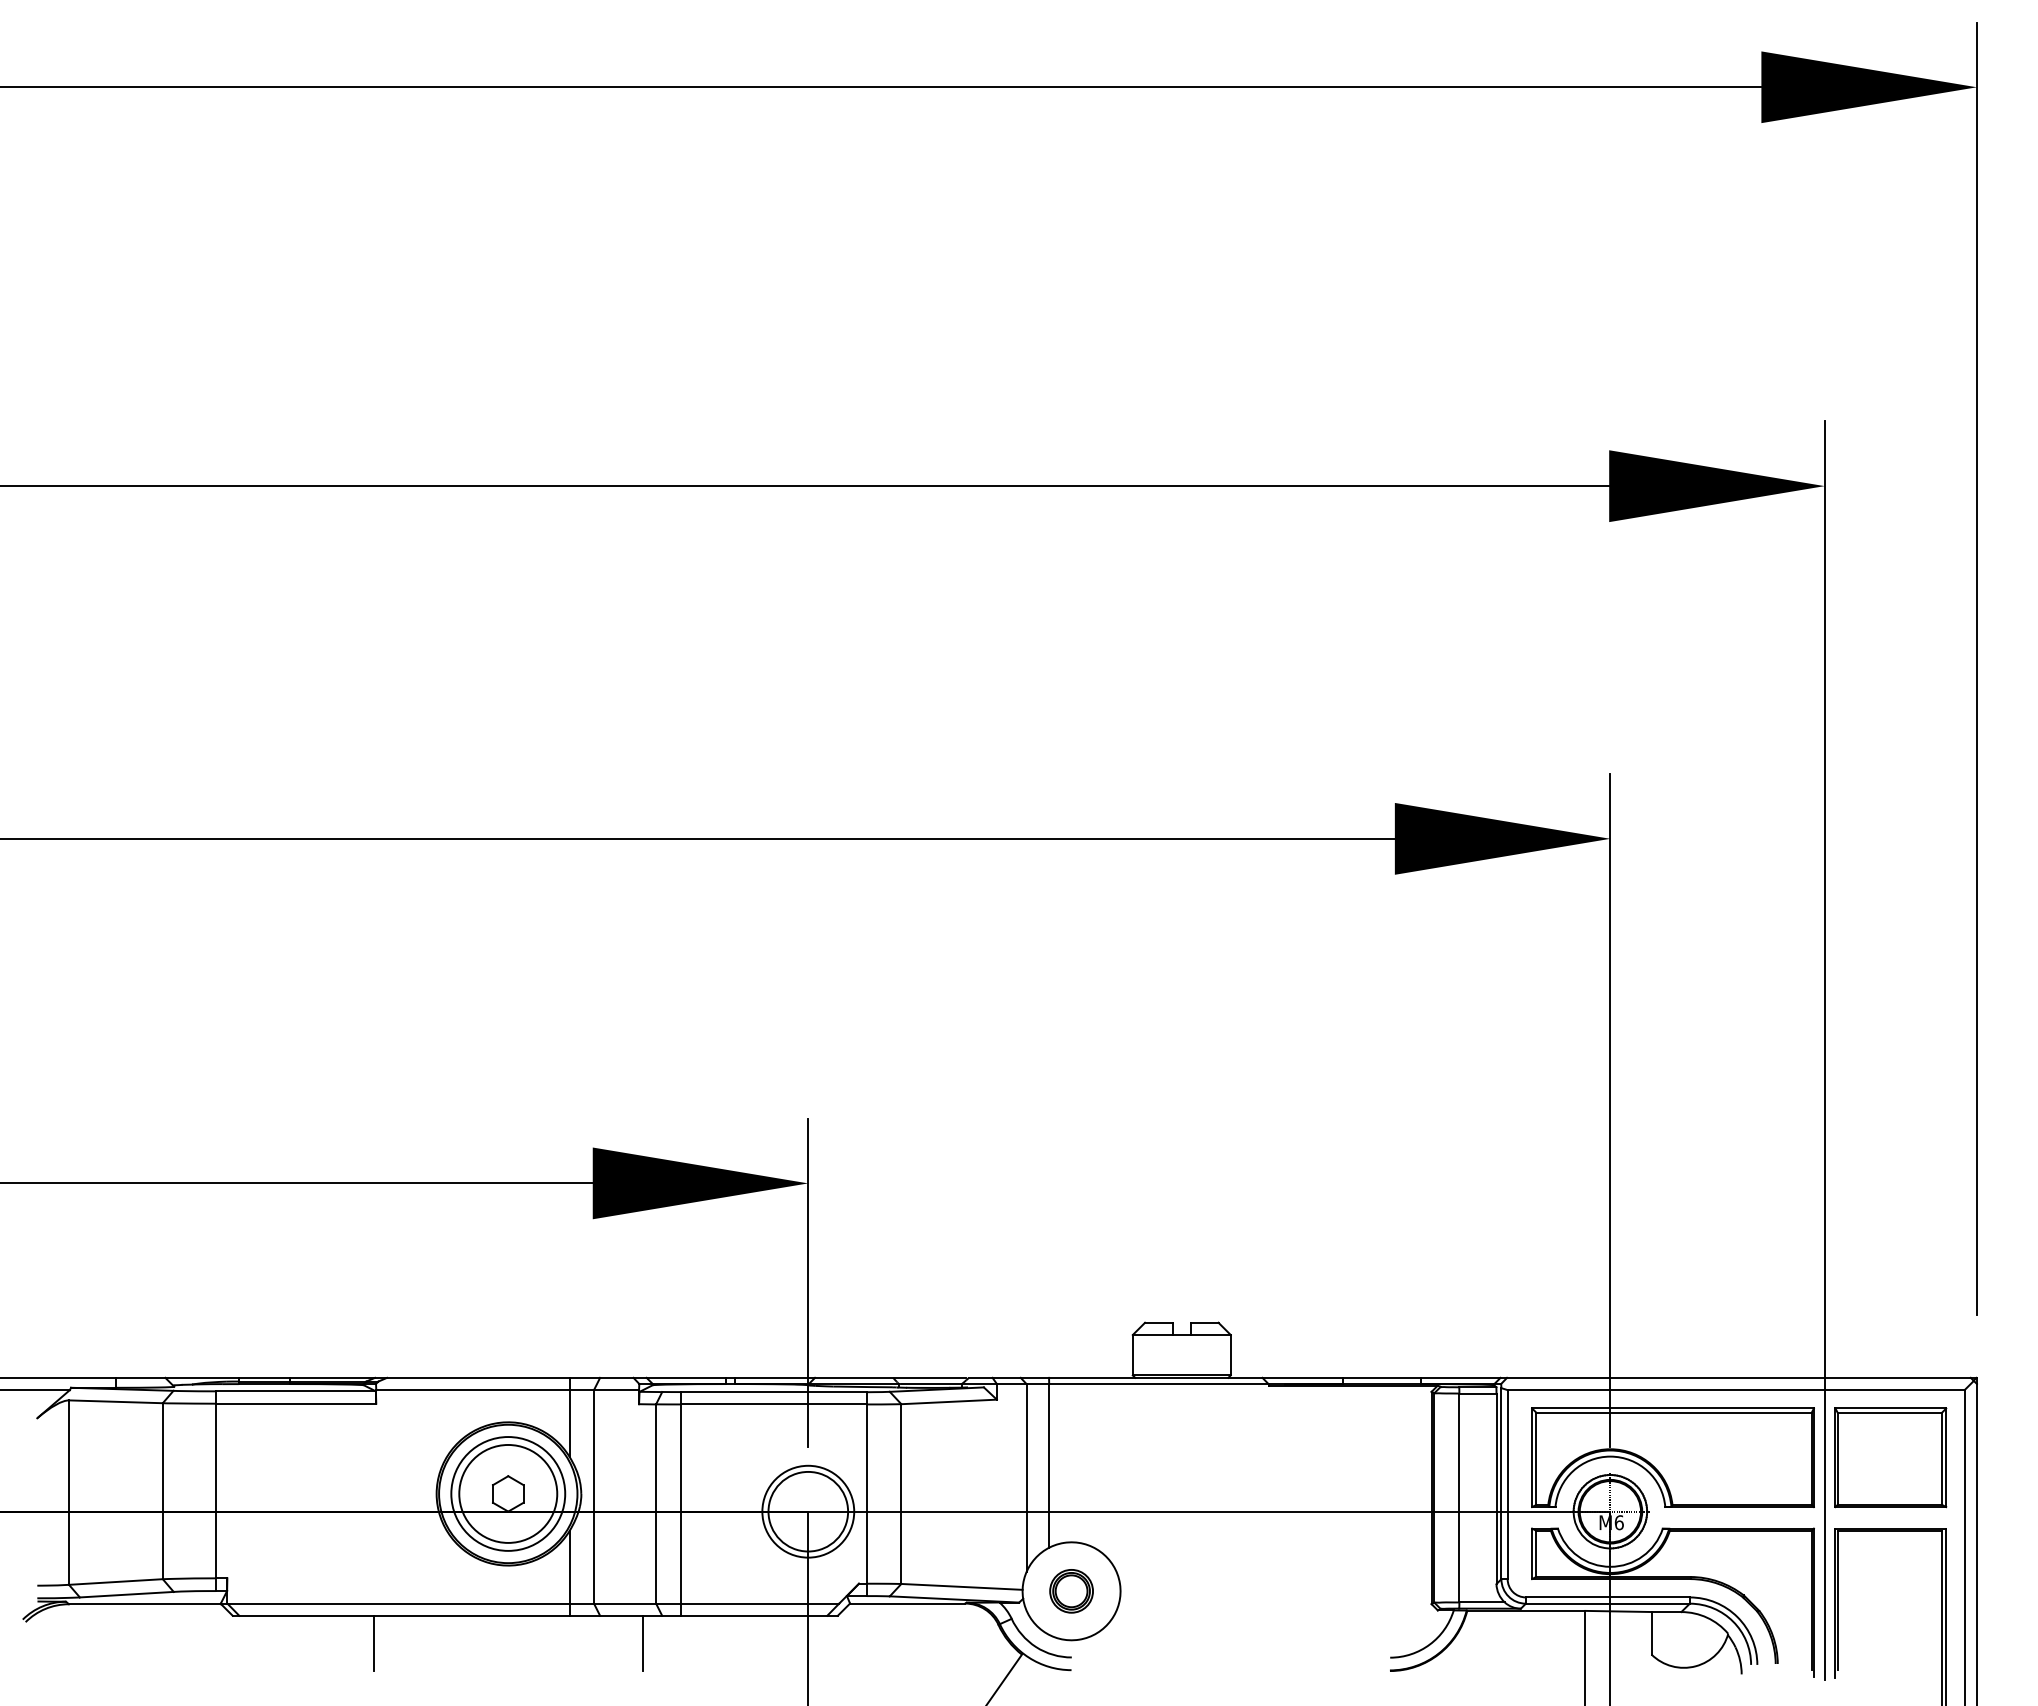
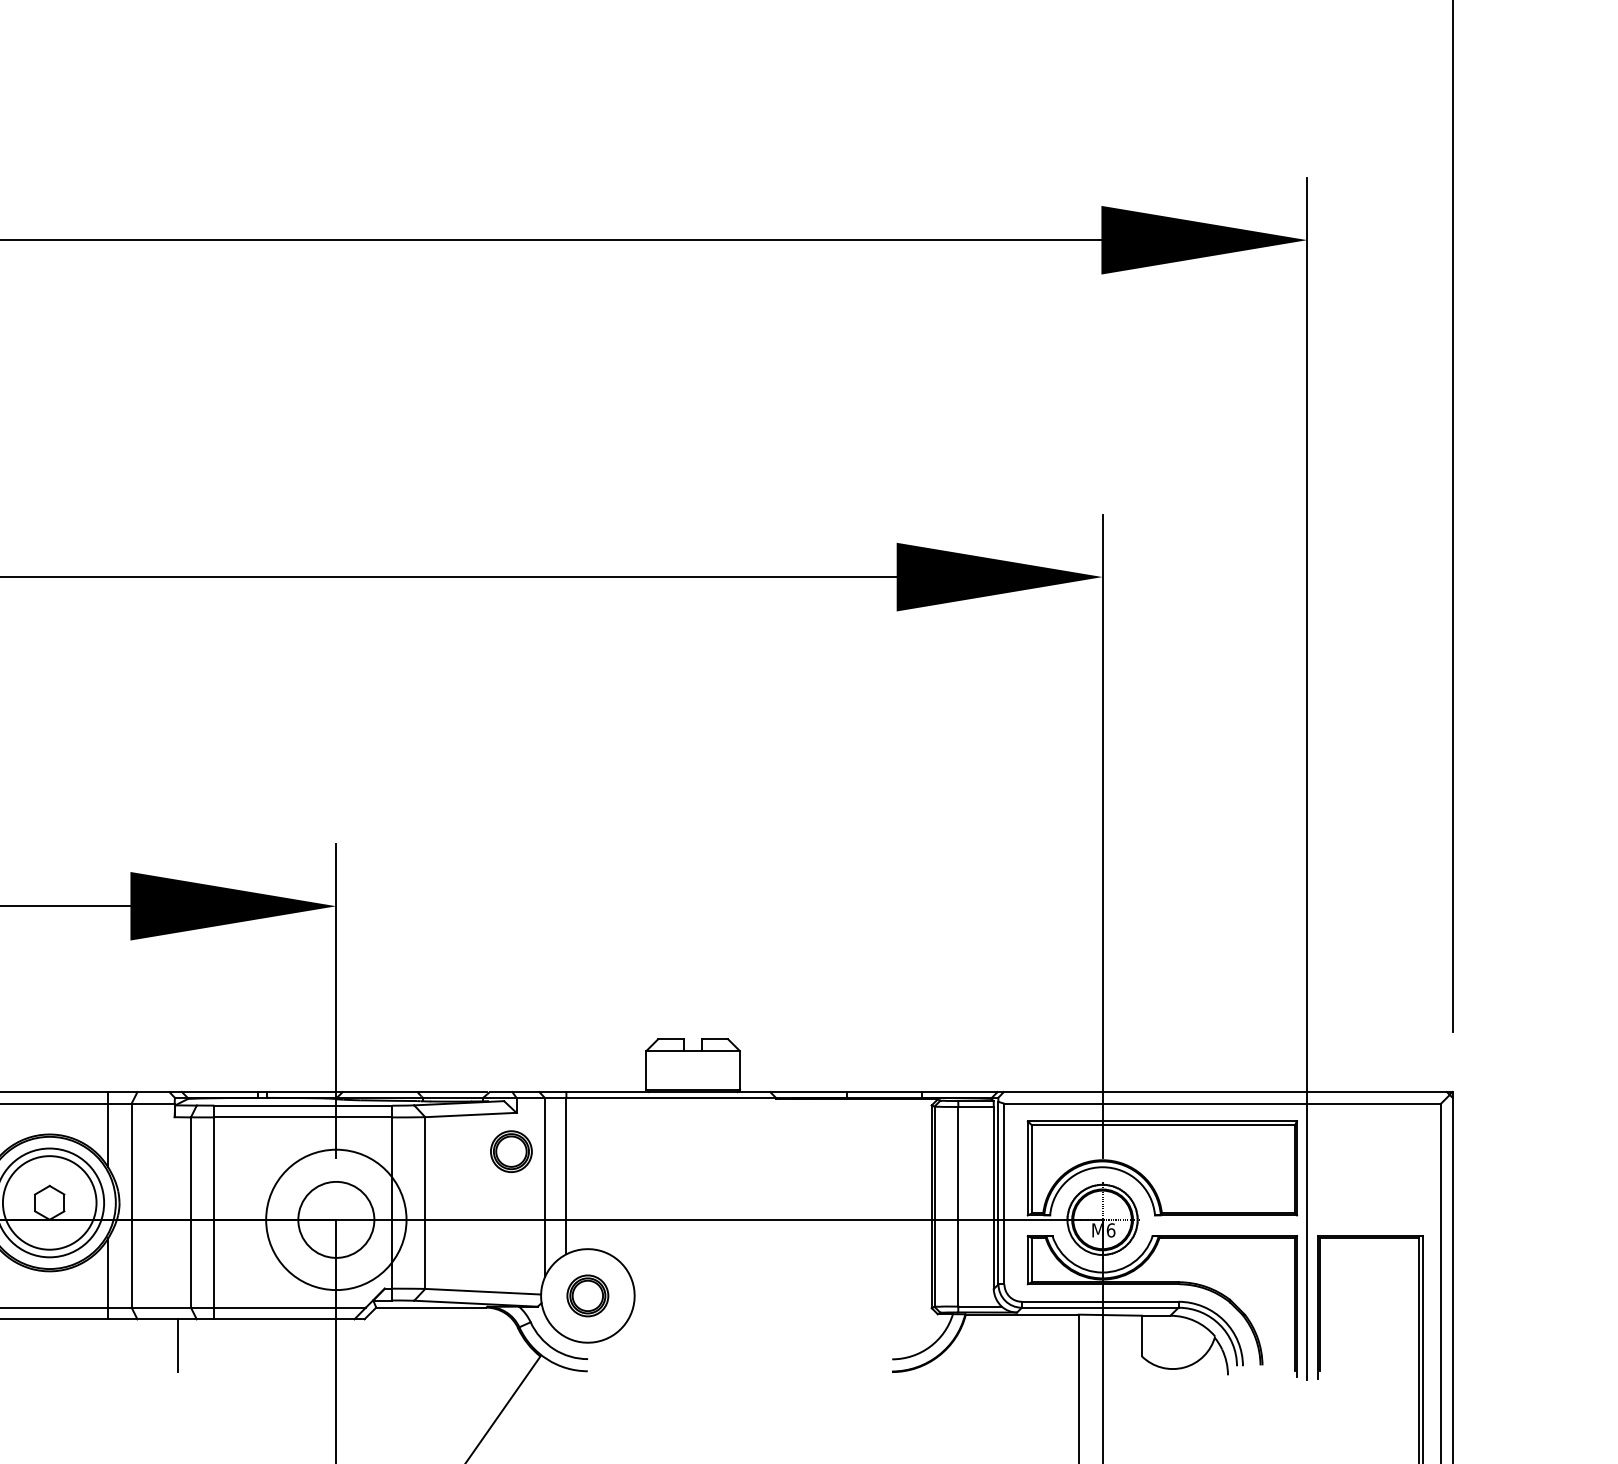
part: (991, 1440) -> (511, 1151), added
part: (1890, 1457) -> (1370, 1168), removed
circle: (808, 1511) -> (336, 1219), size x1.6

